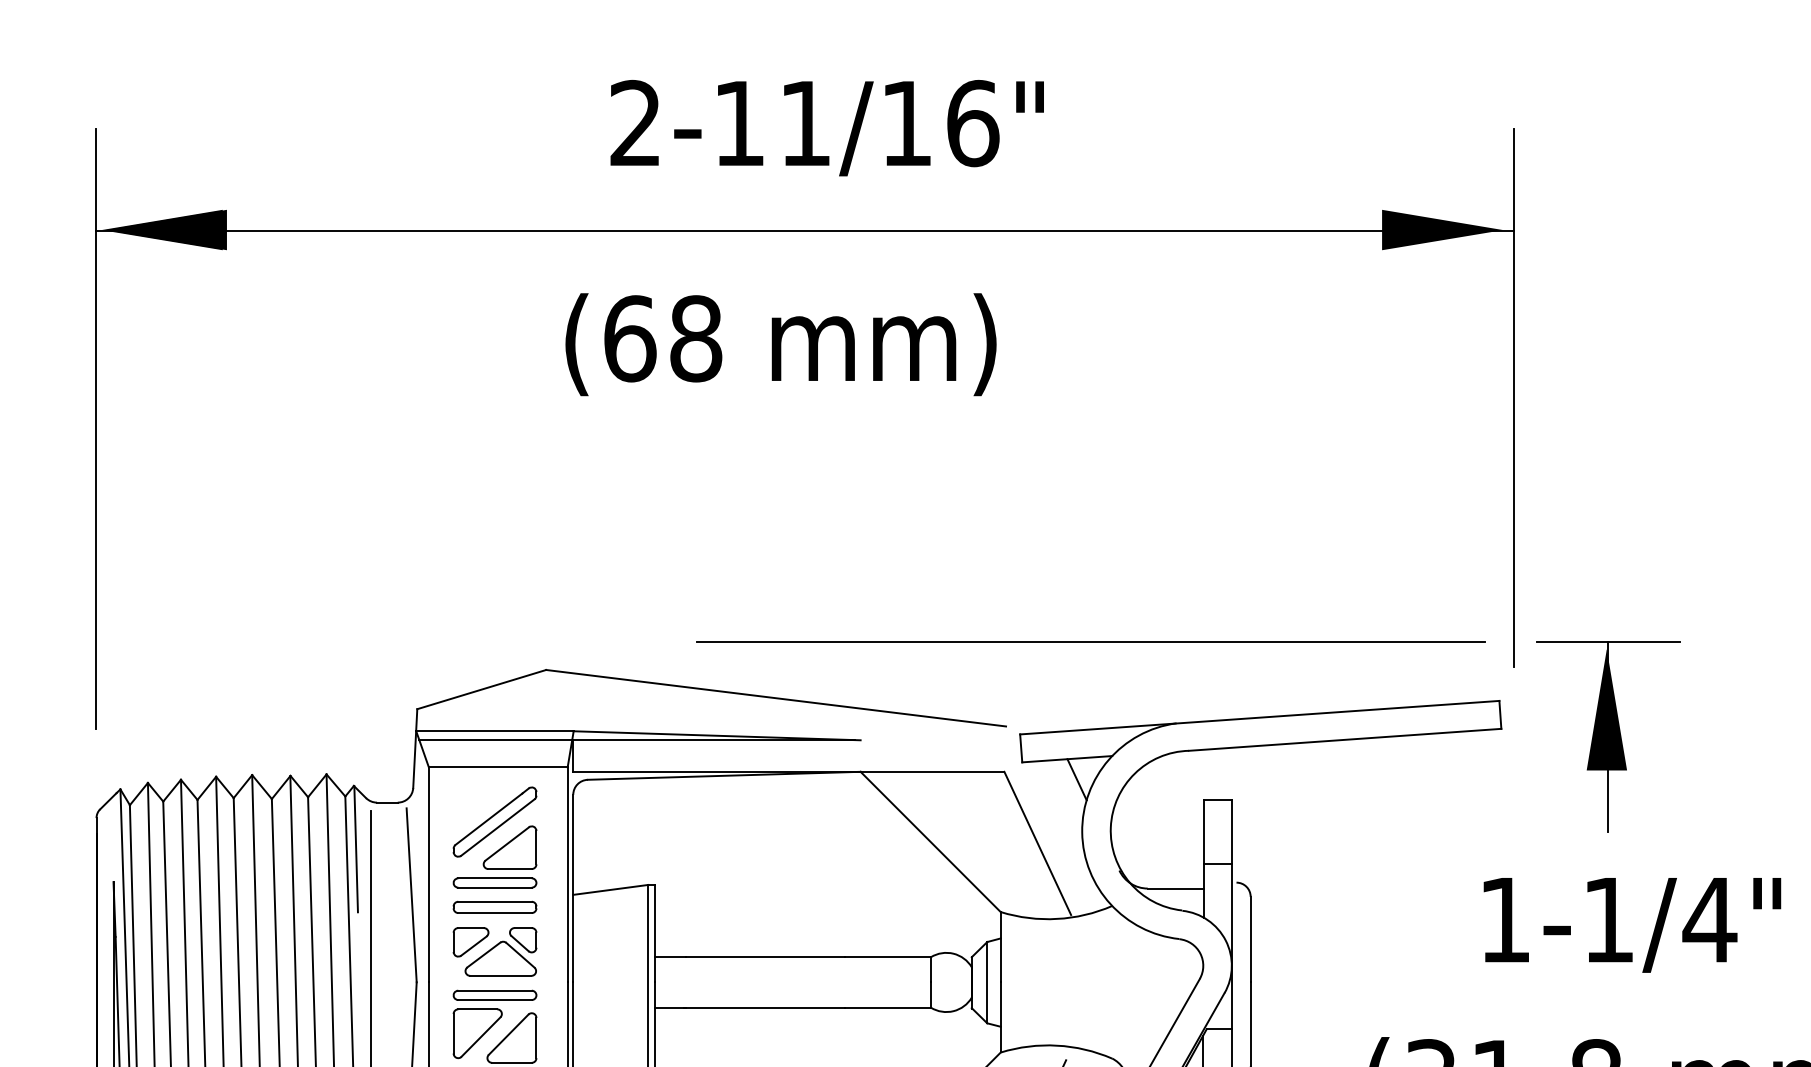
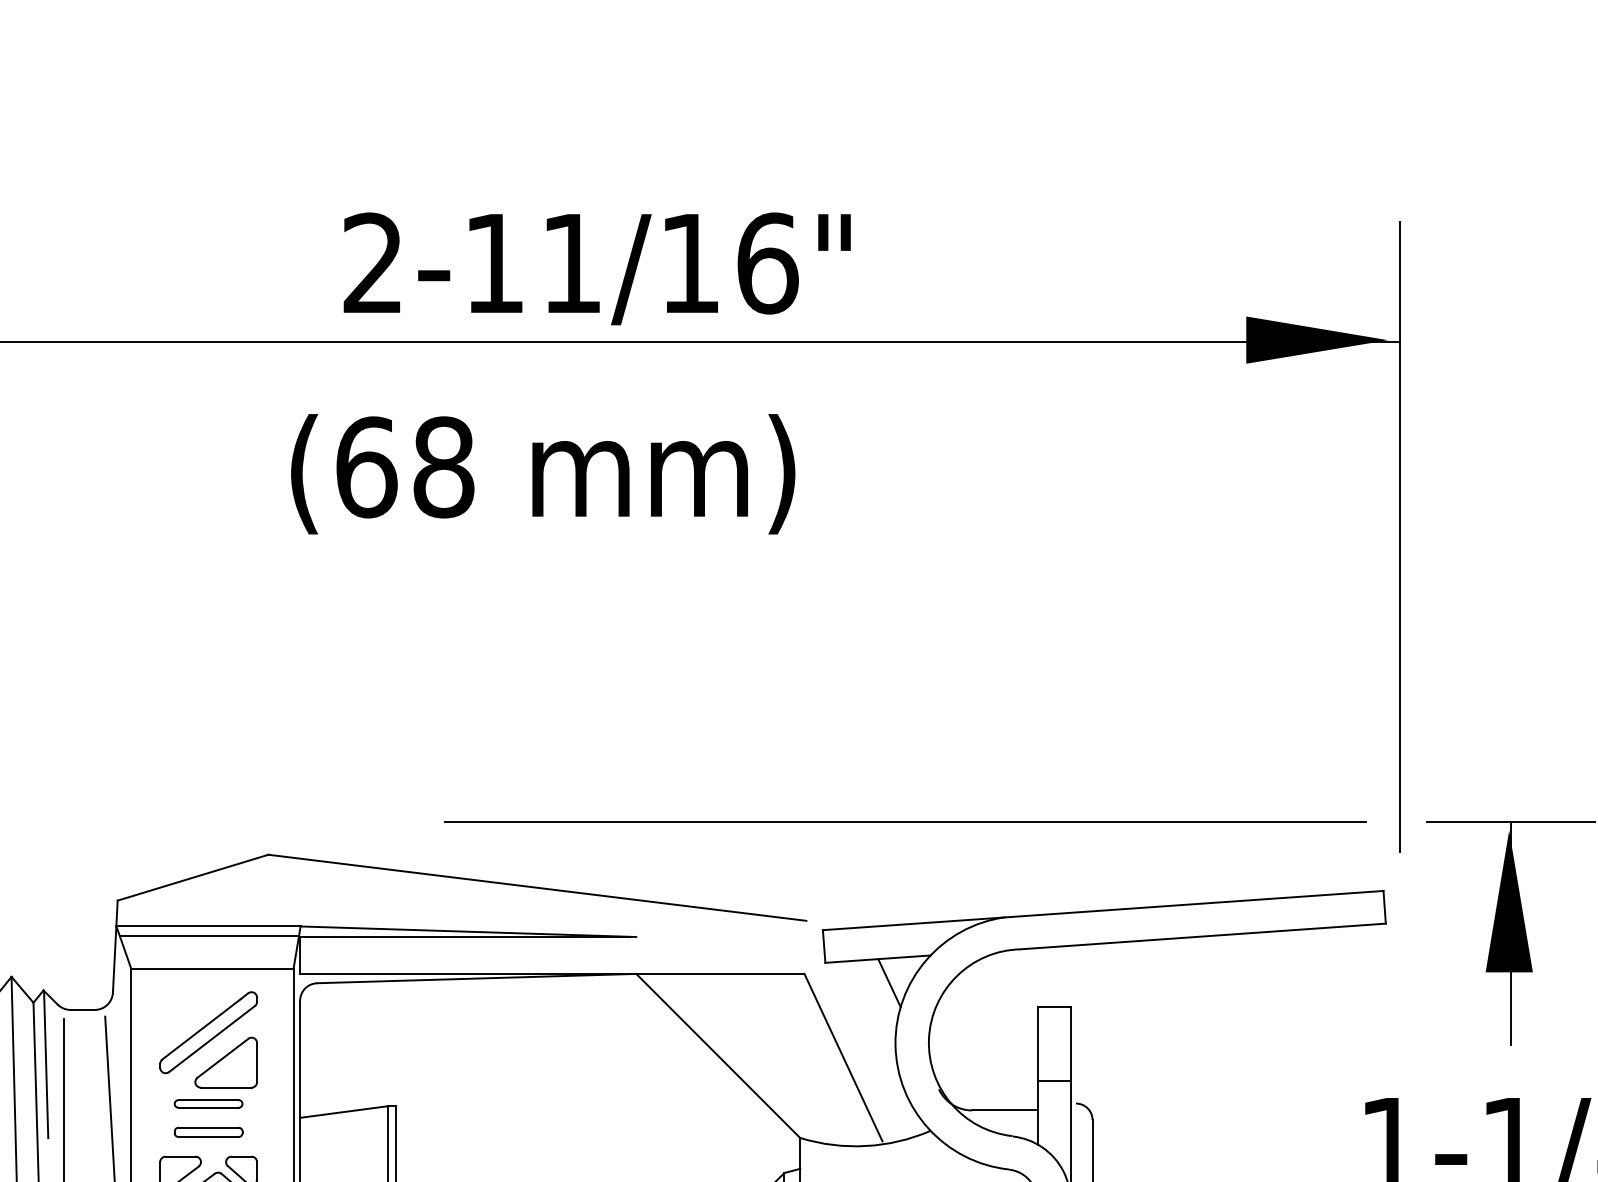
text: (826, 128) -> (596, 269), moved
part: (494, 882) -> (207, 1103), size x0.7
part: (494, 906) -> (207, 1131), size x0.7

